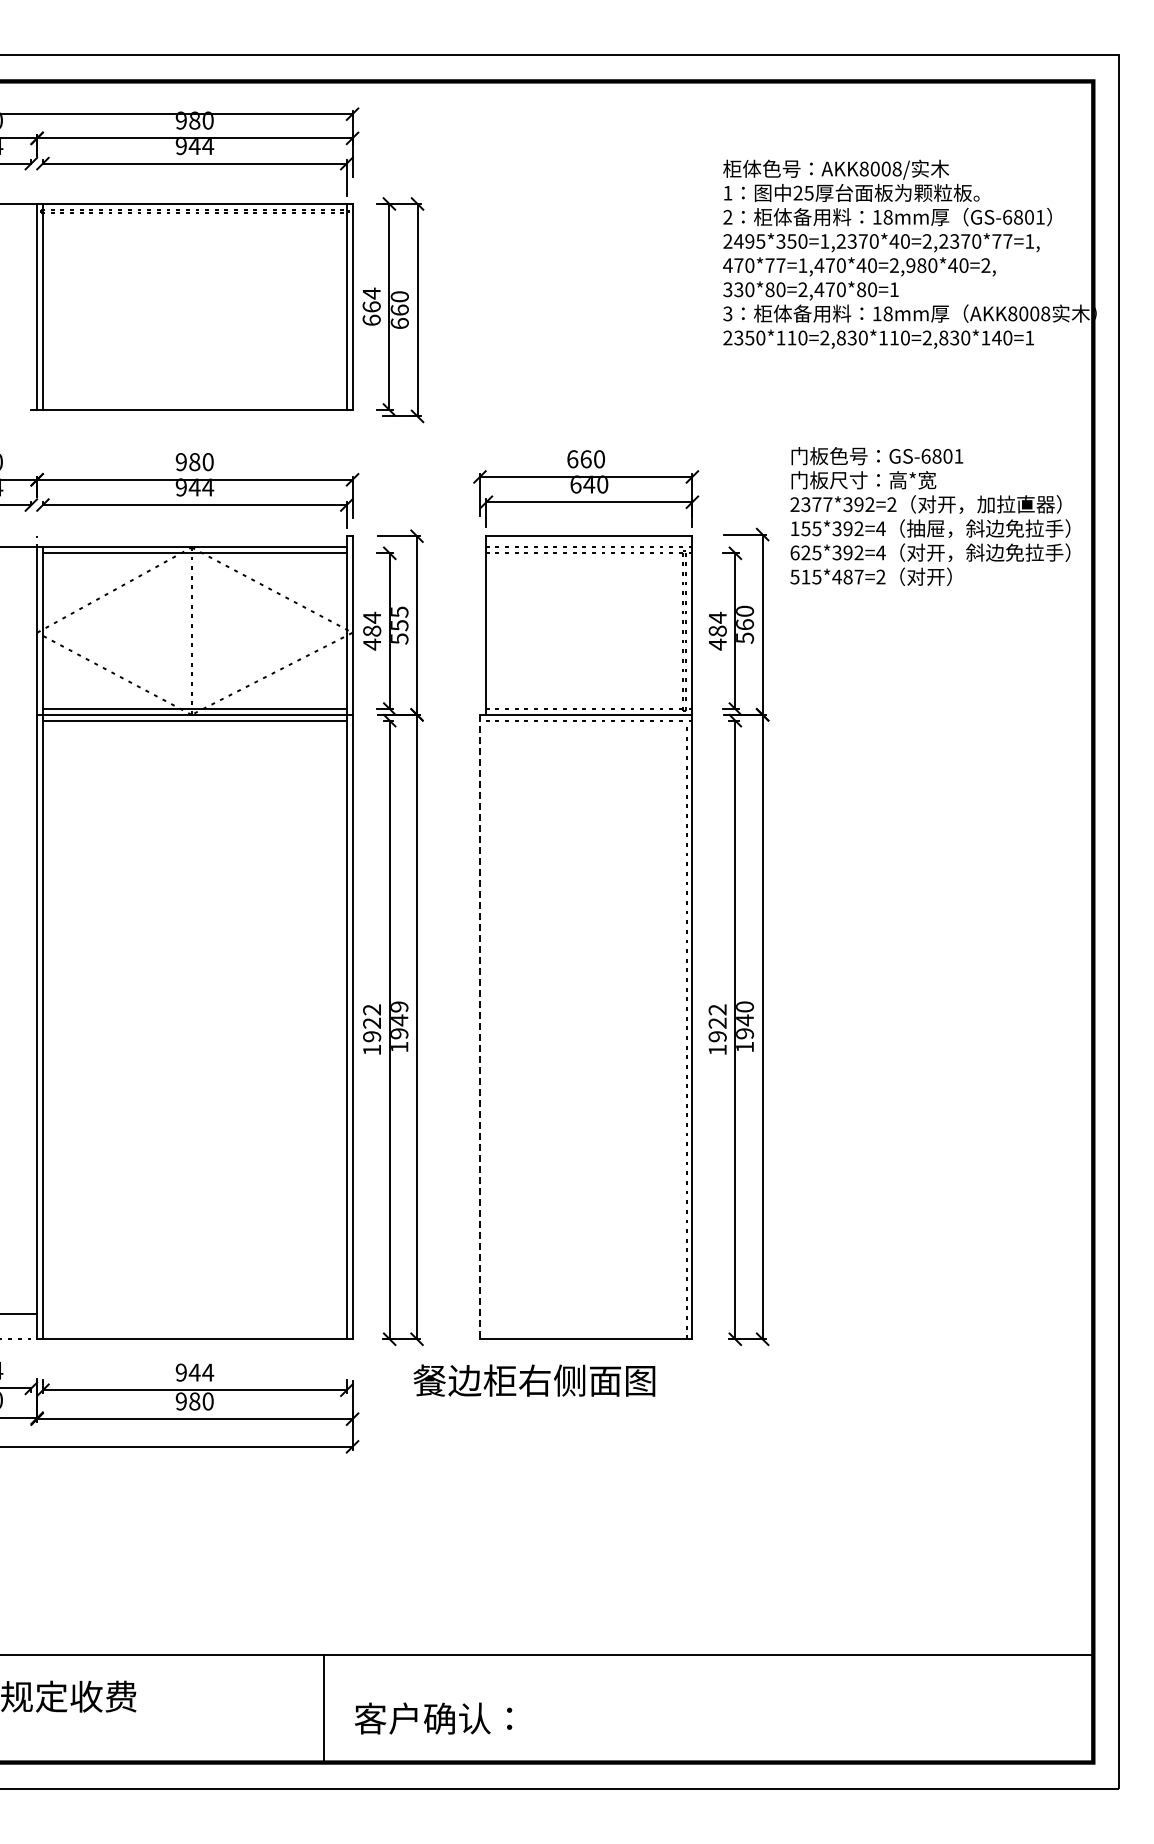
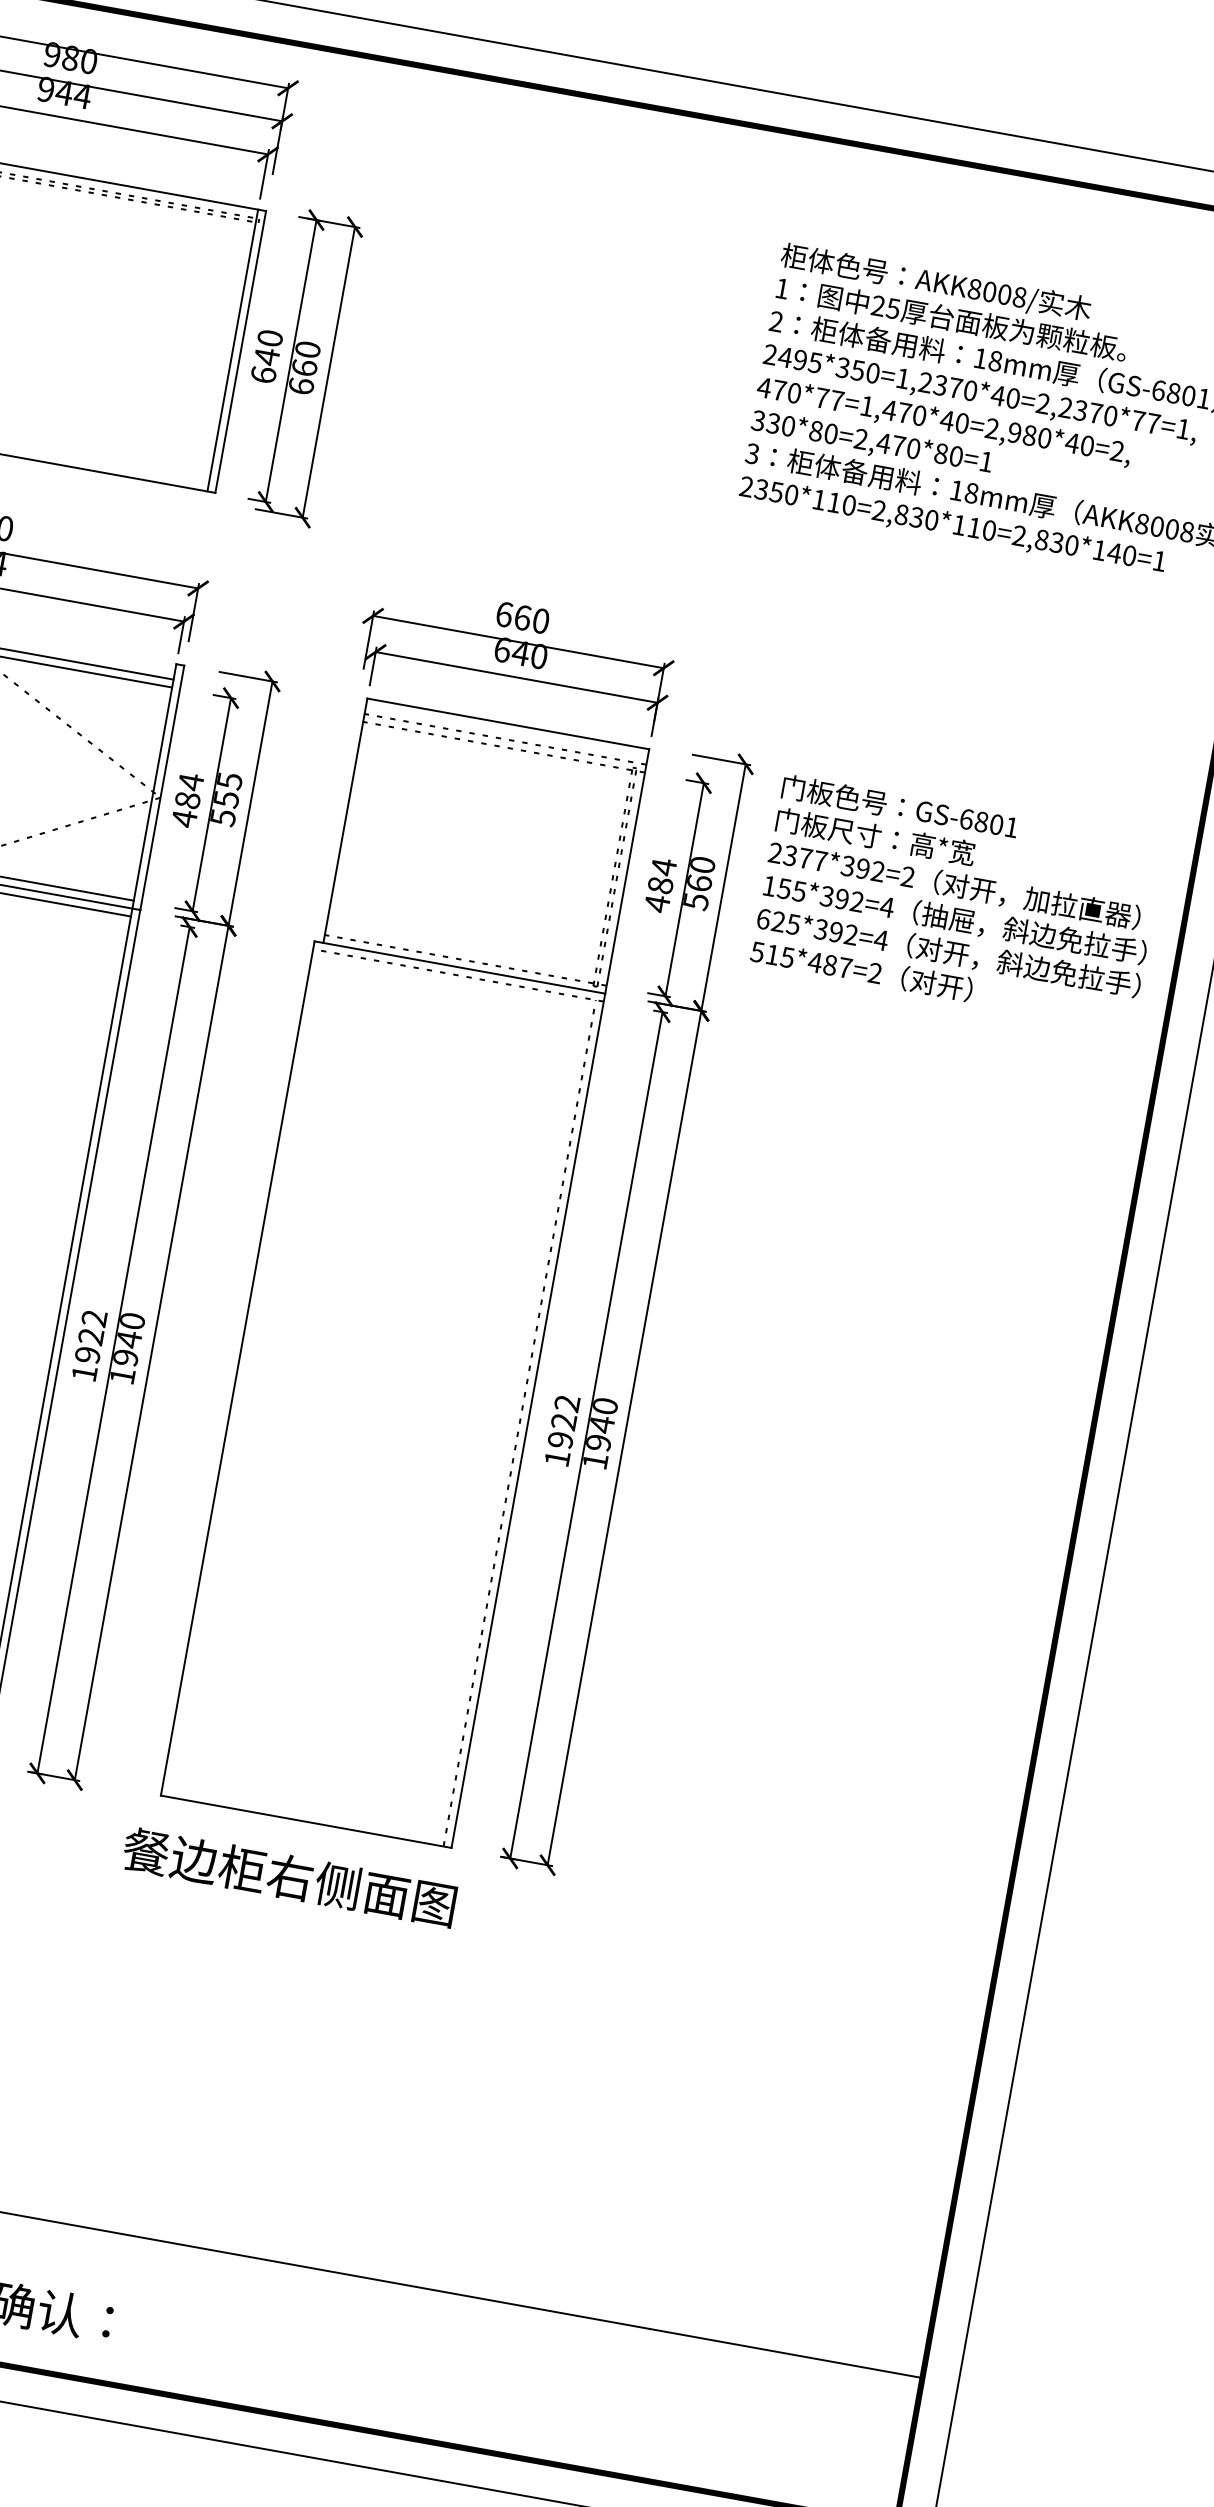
text: (371, 300) -> (268, 347), 664 -> 640
text: (930, 516) -> (957, 902), moved
text: (399, 1006) -> (132, 1320), 1949 -> 1940
line: (479, 1027) -> (237, 1369), dashed -> solid
text: (534, 1380) -> (289, 1877), moved

